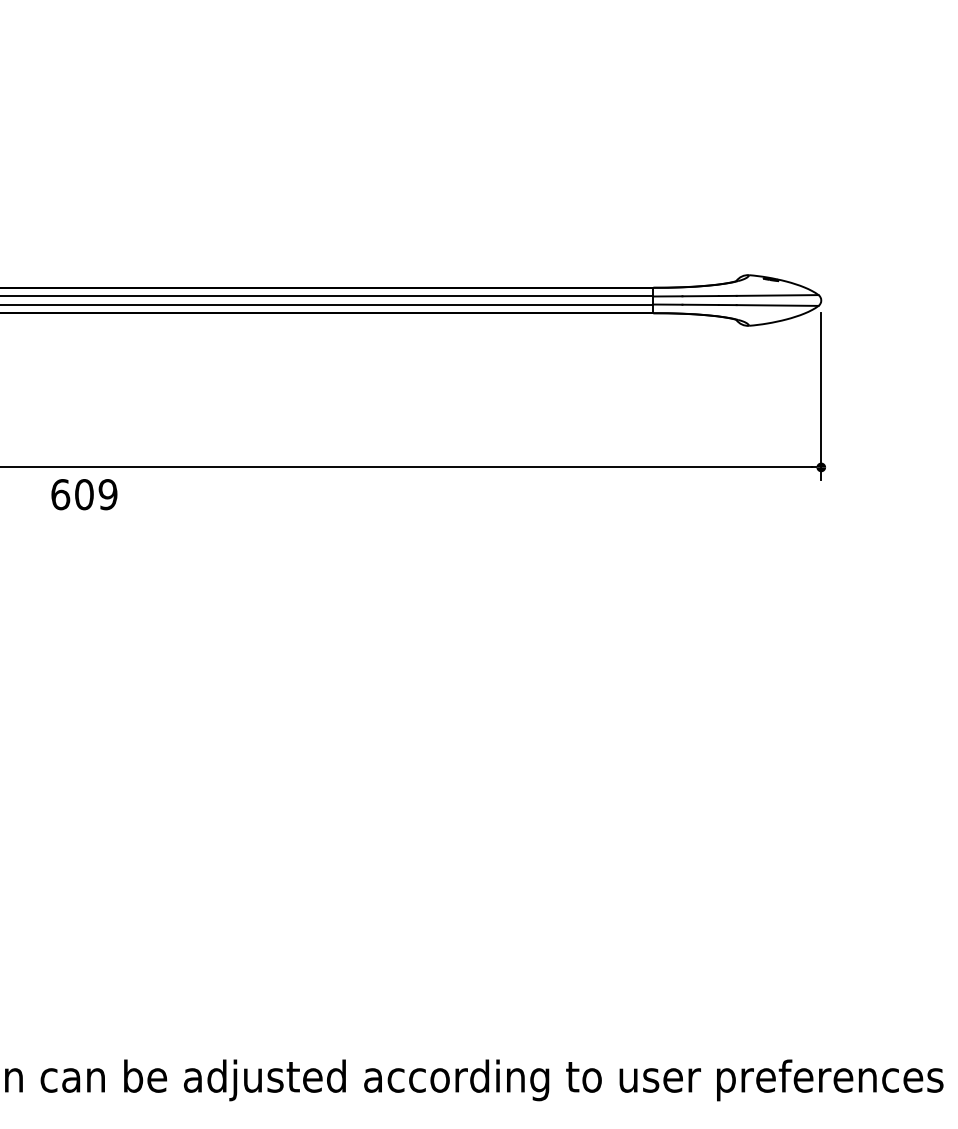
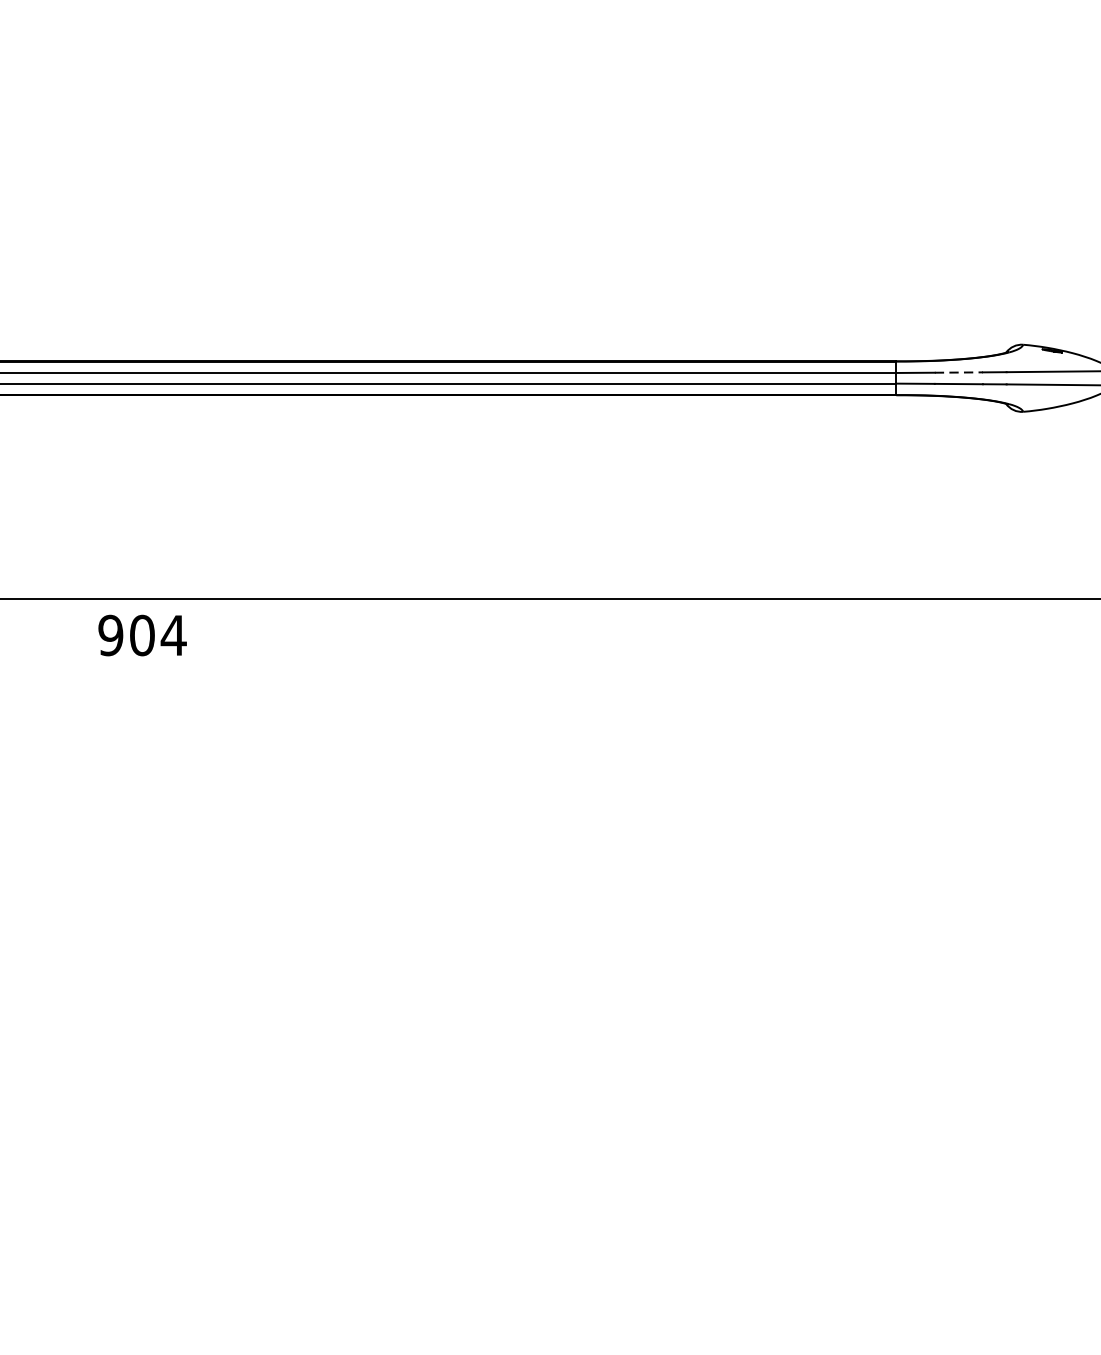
line: (701, 296) -> (960, 372), solid -> dashed
text: (84, 494) -> (142, 635), 609 -> 904

